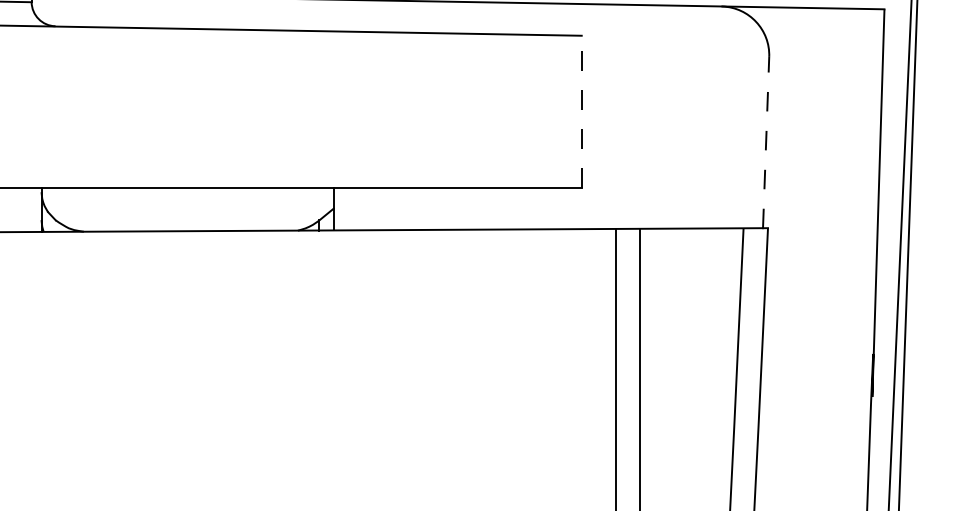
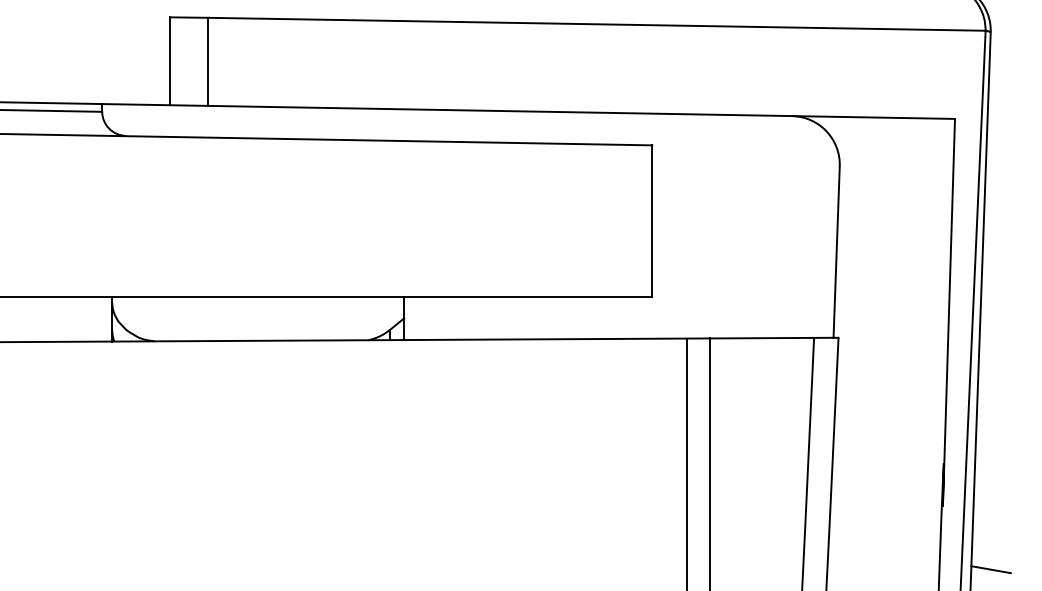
line: (581, 110) -> (652, 220), dashed -> solid
line: (765, 142) -> (836, 252), dashed -> solid
line: (919, 459) -> (990, 569), added

